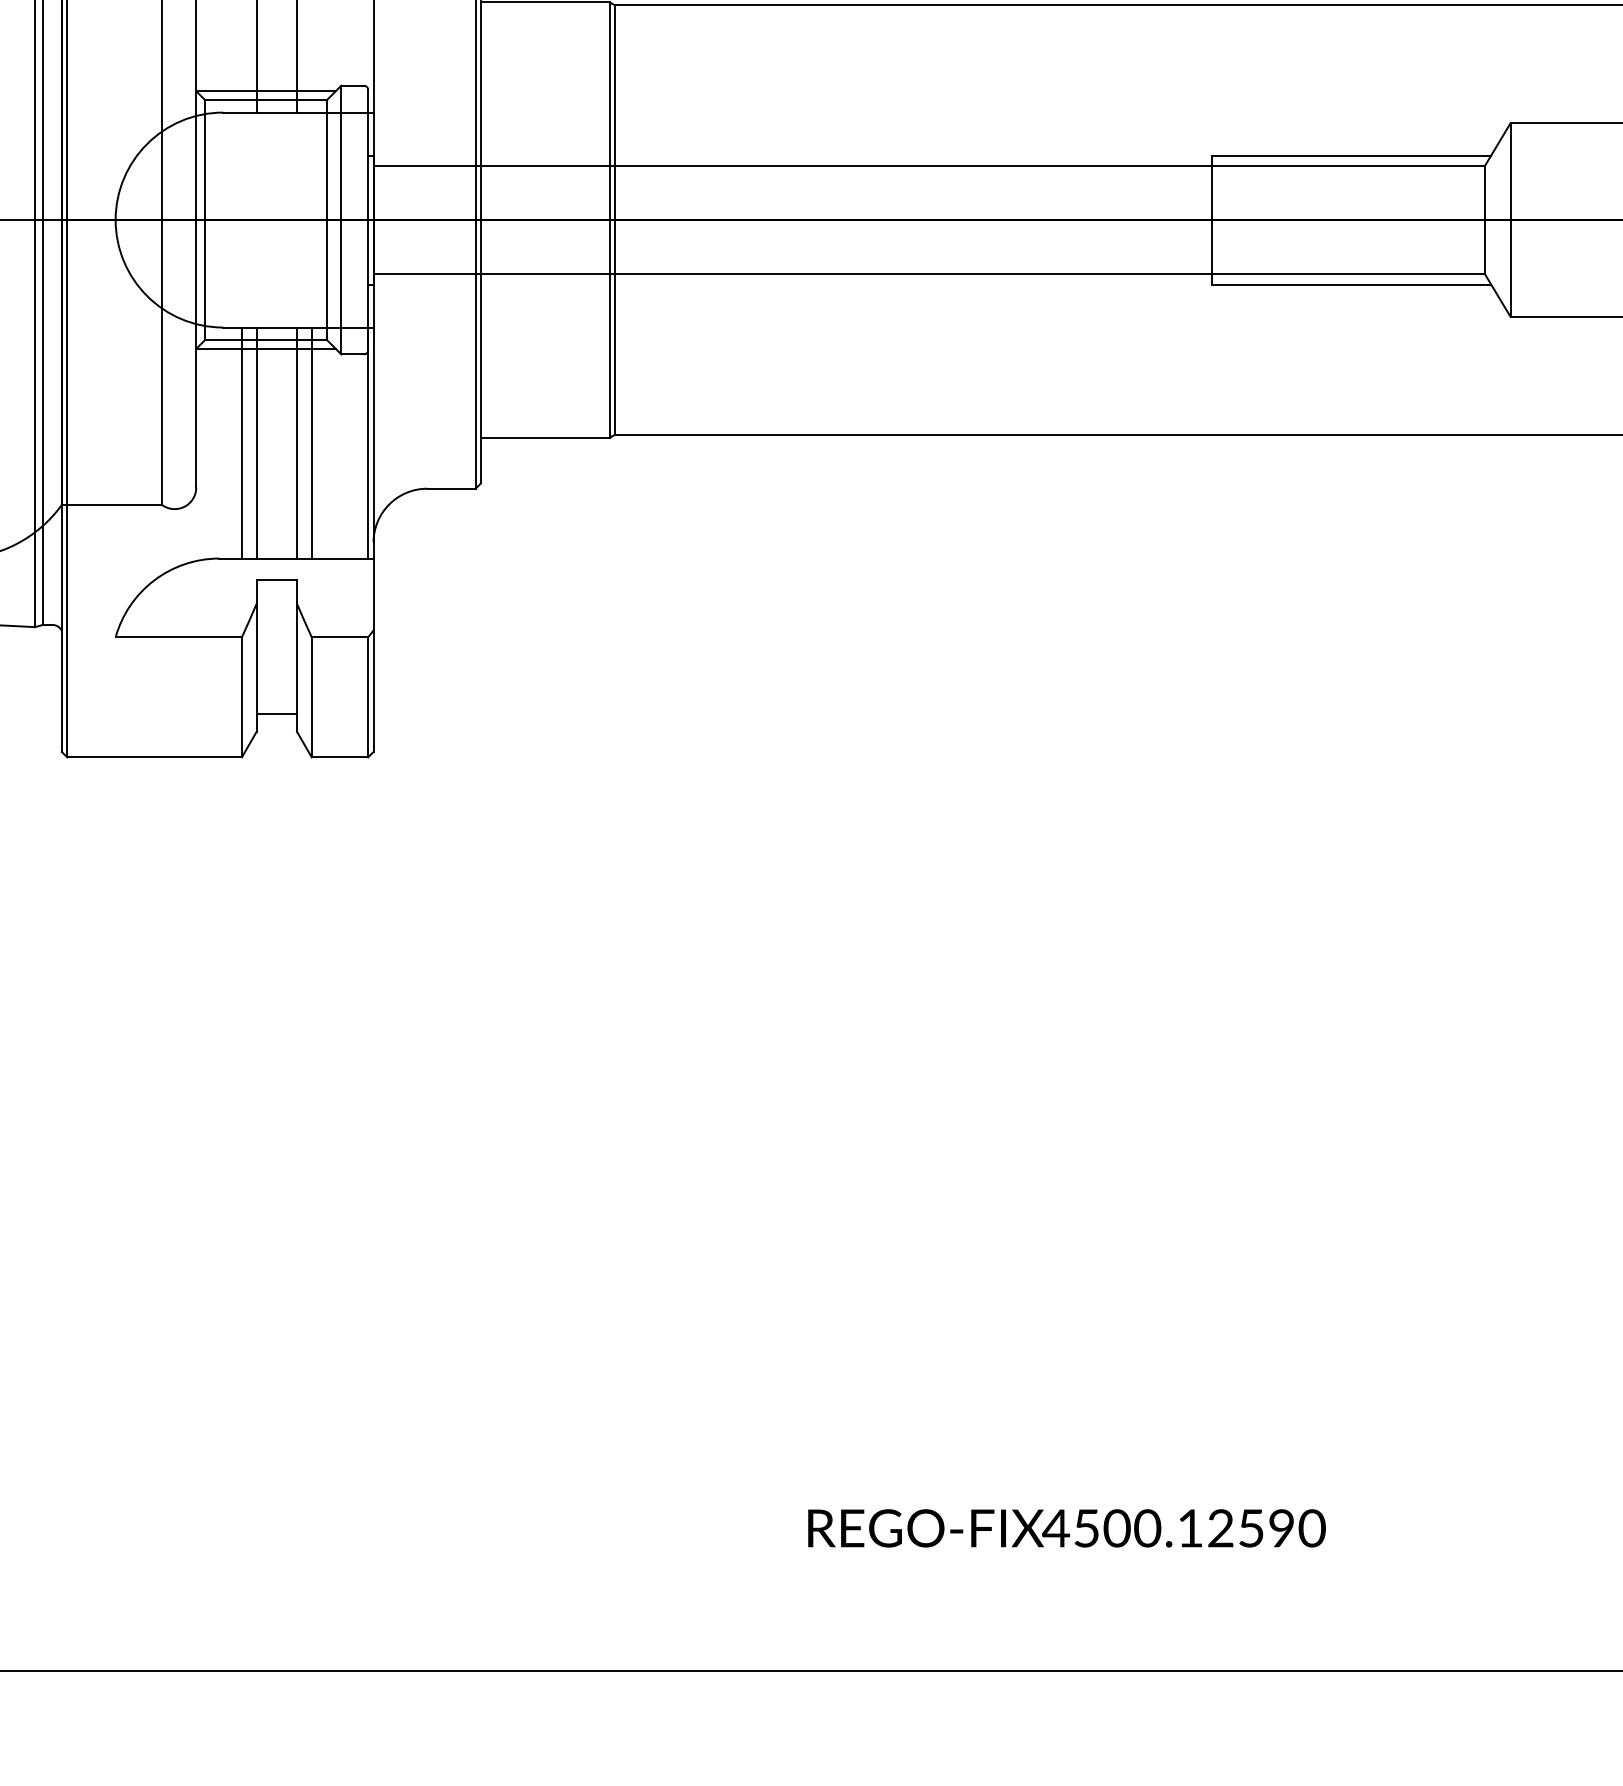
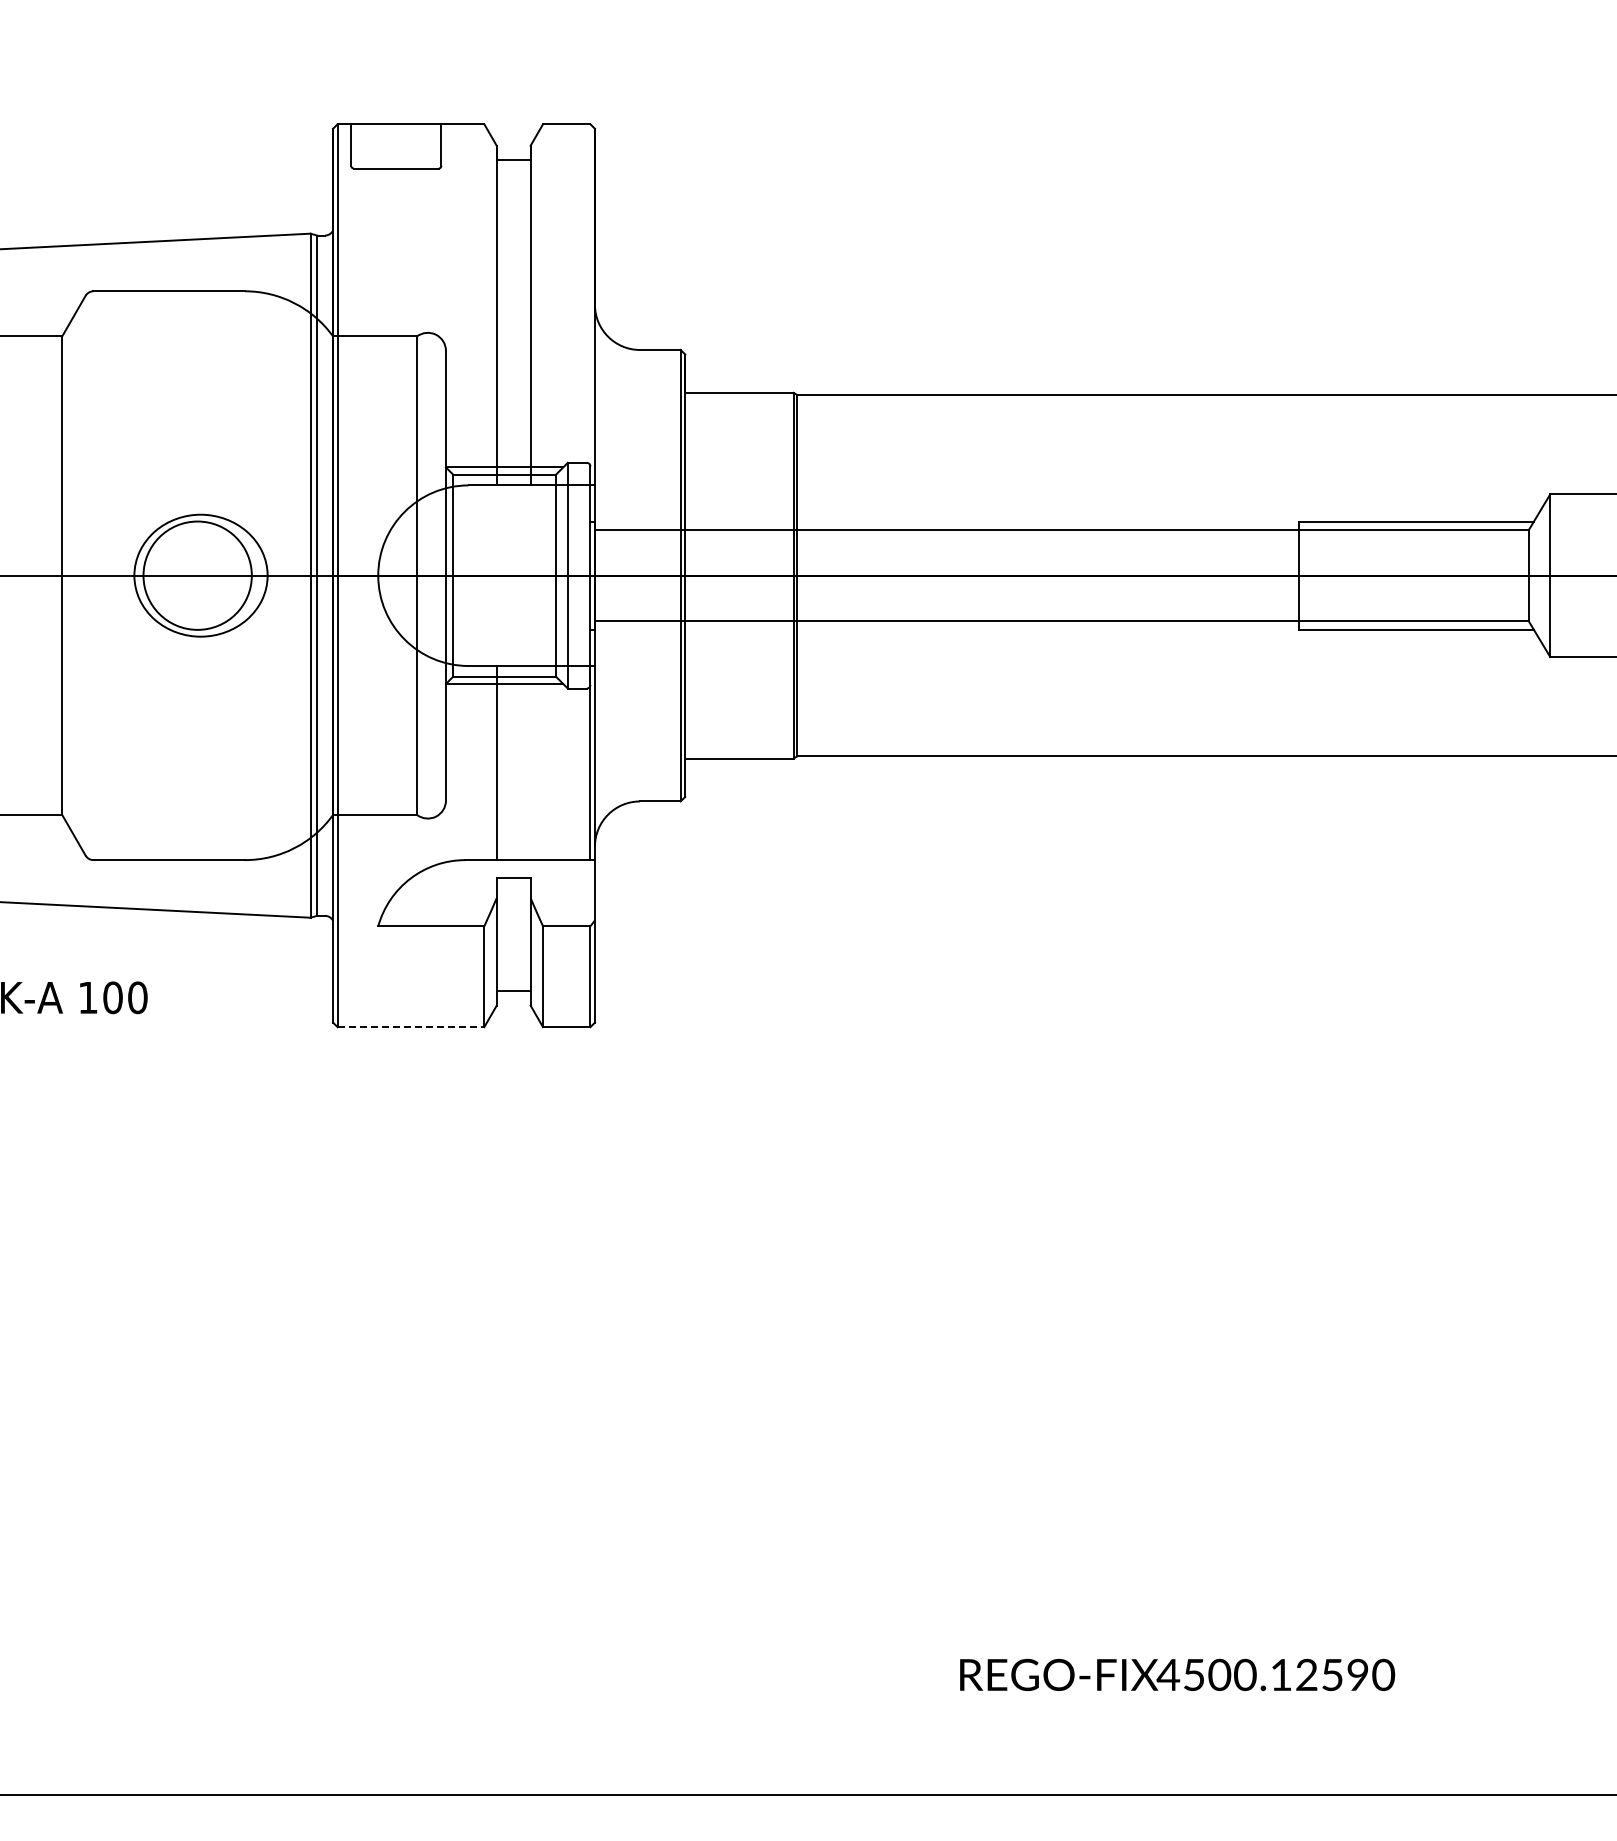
line: (242, 443) -> (484, 763), removed
line: (296, 443) -> (530, 763), removed
line: (312, 443) -> (543, 763), removed
line: (155, 757) -> (411, 1027), solid -> dashed

